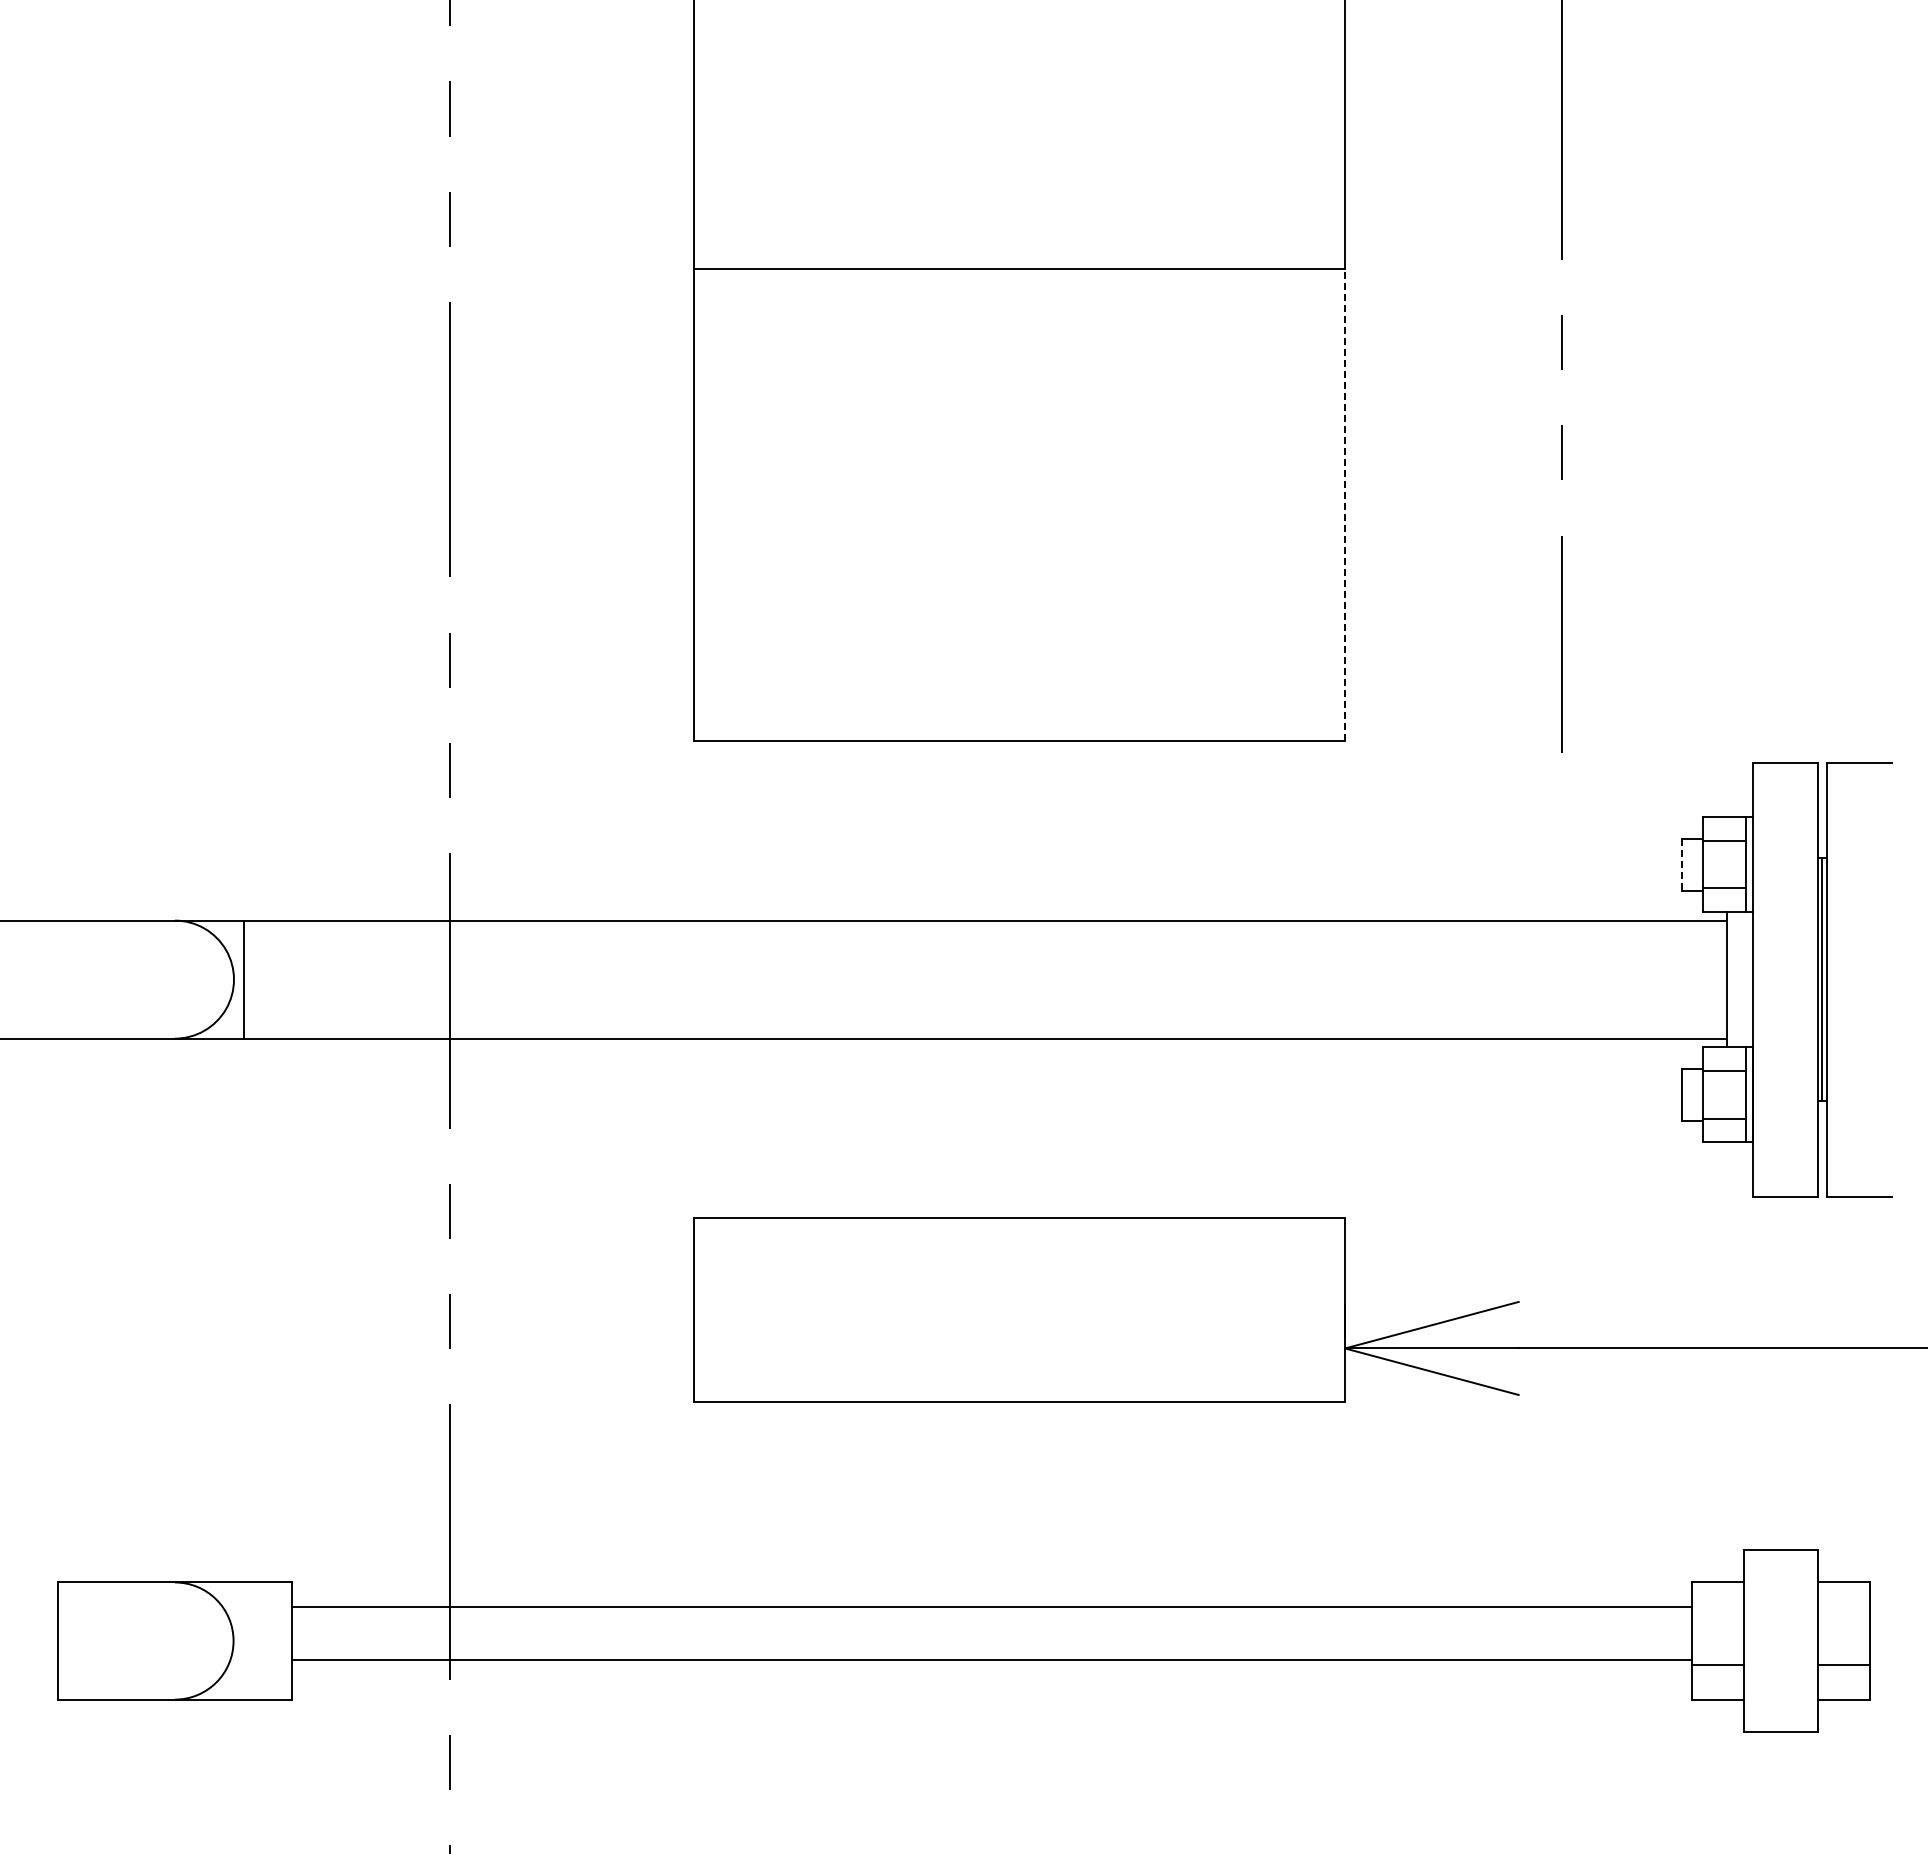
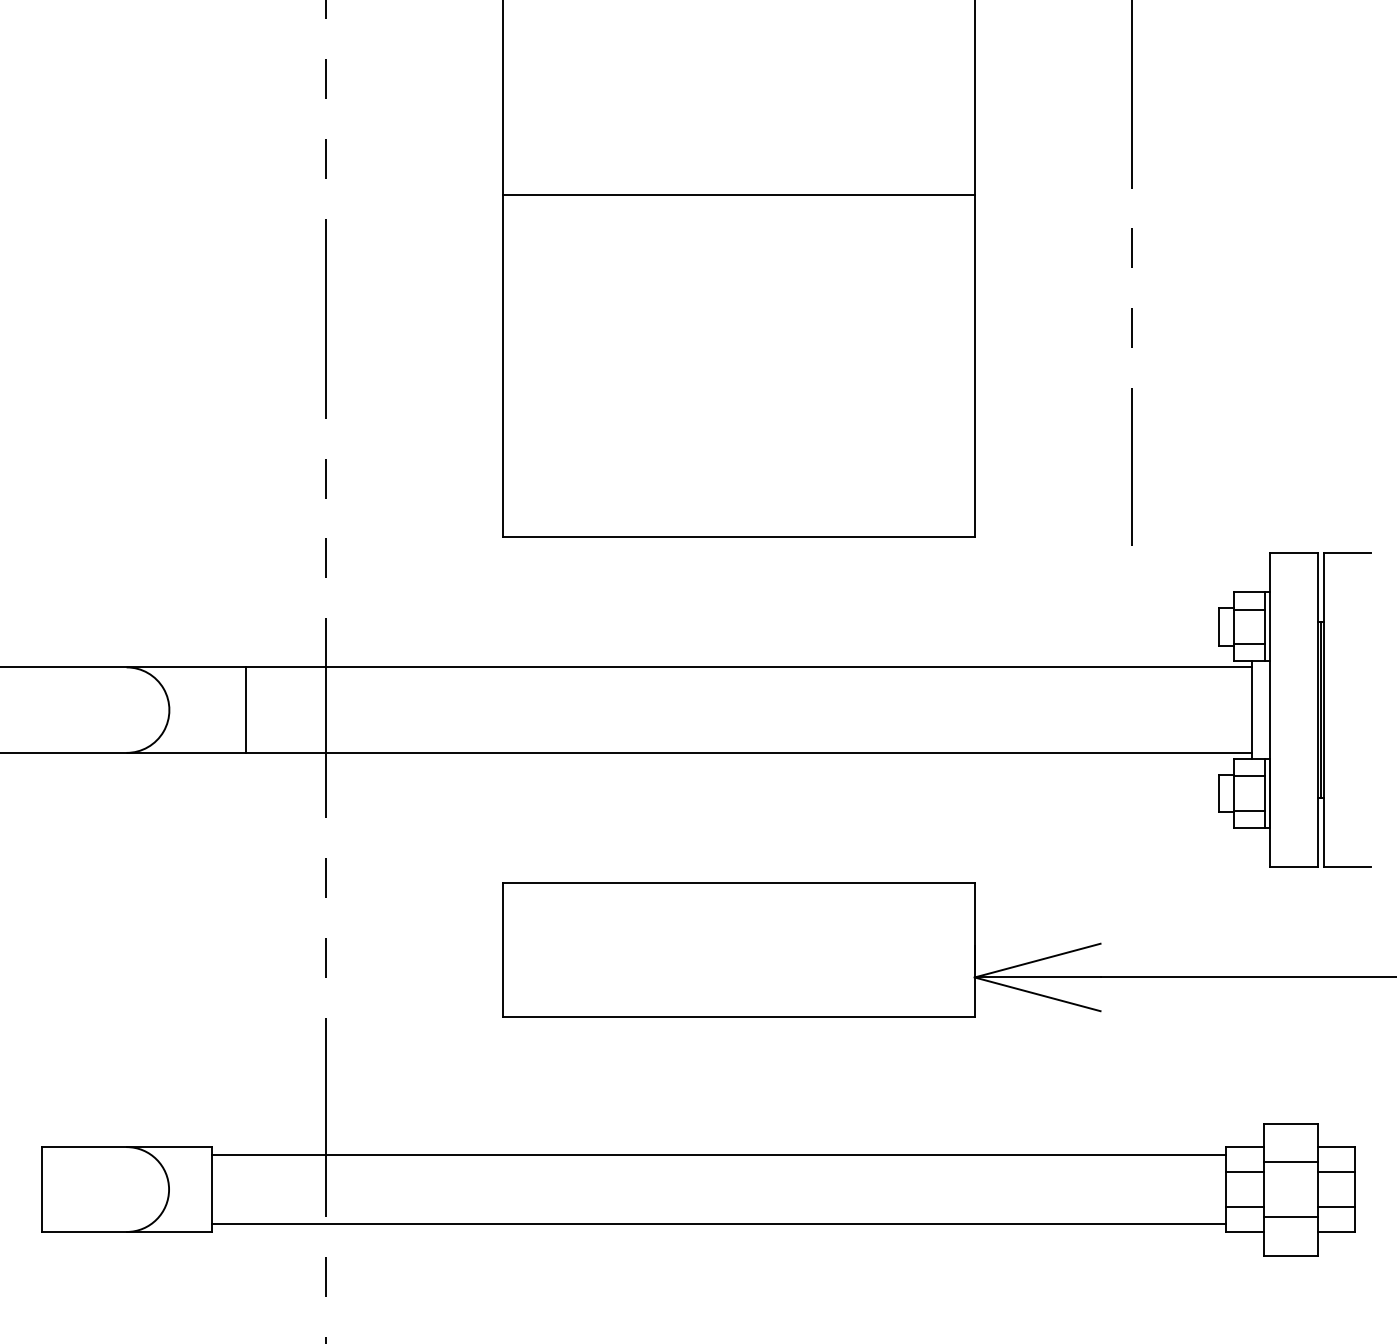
line: (1345, 504) -> (975, 365), dashed -> solid
line: (1681, 865) -> (1218, 627), dashed -> solid
line: (244, 979) -> (246, 710), moved
line: (1781, 1603) -> (1291, 1162), added
line: (992, 1607) -> (719, 1223), moved
line: (1718, 1616) -> (1245, 1171), added
line: (1844, 1616) -> (1336, 1171), added
line: (992, 1659) -> (719, 1155), moved
line: (1781, 1678) -> (1291, 1216), added

